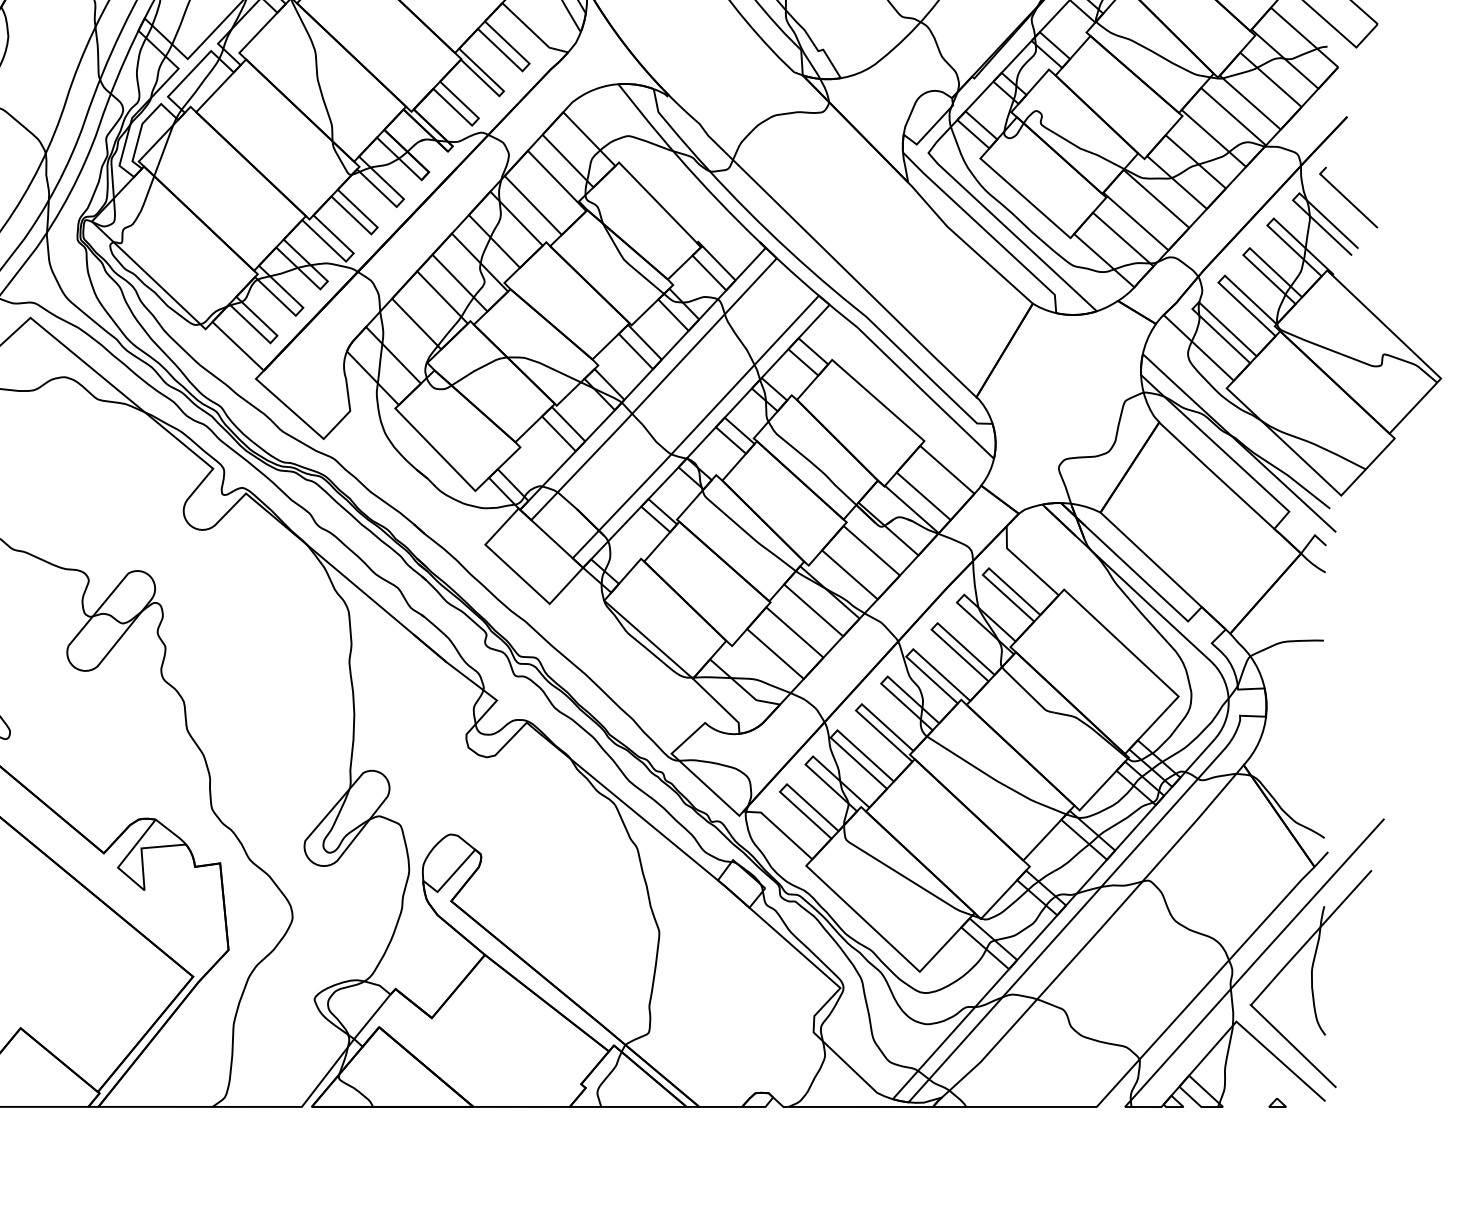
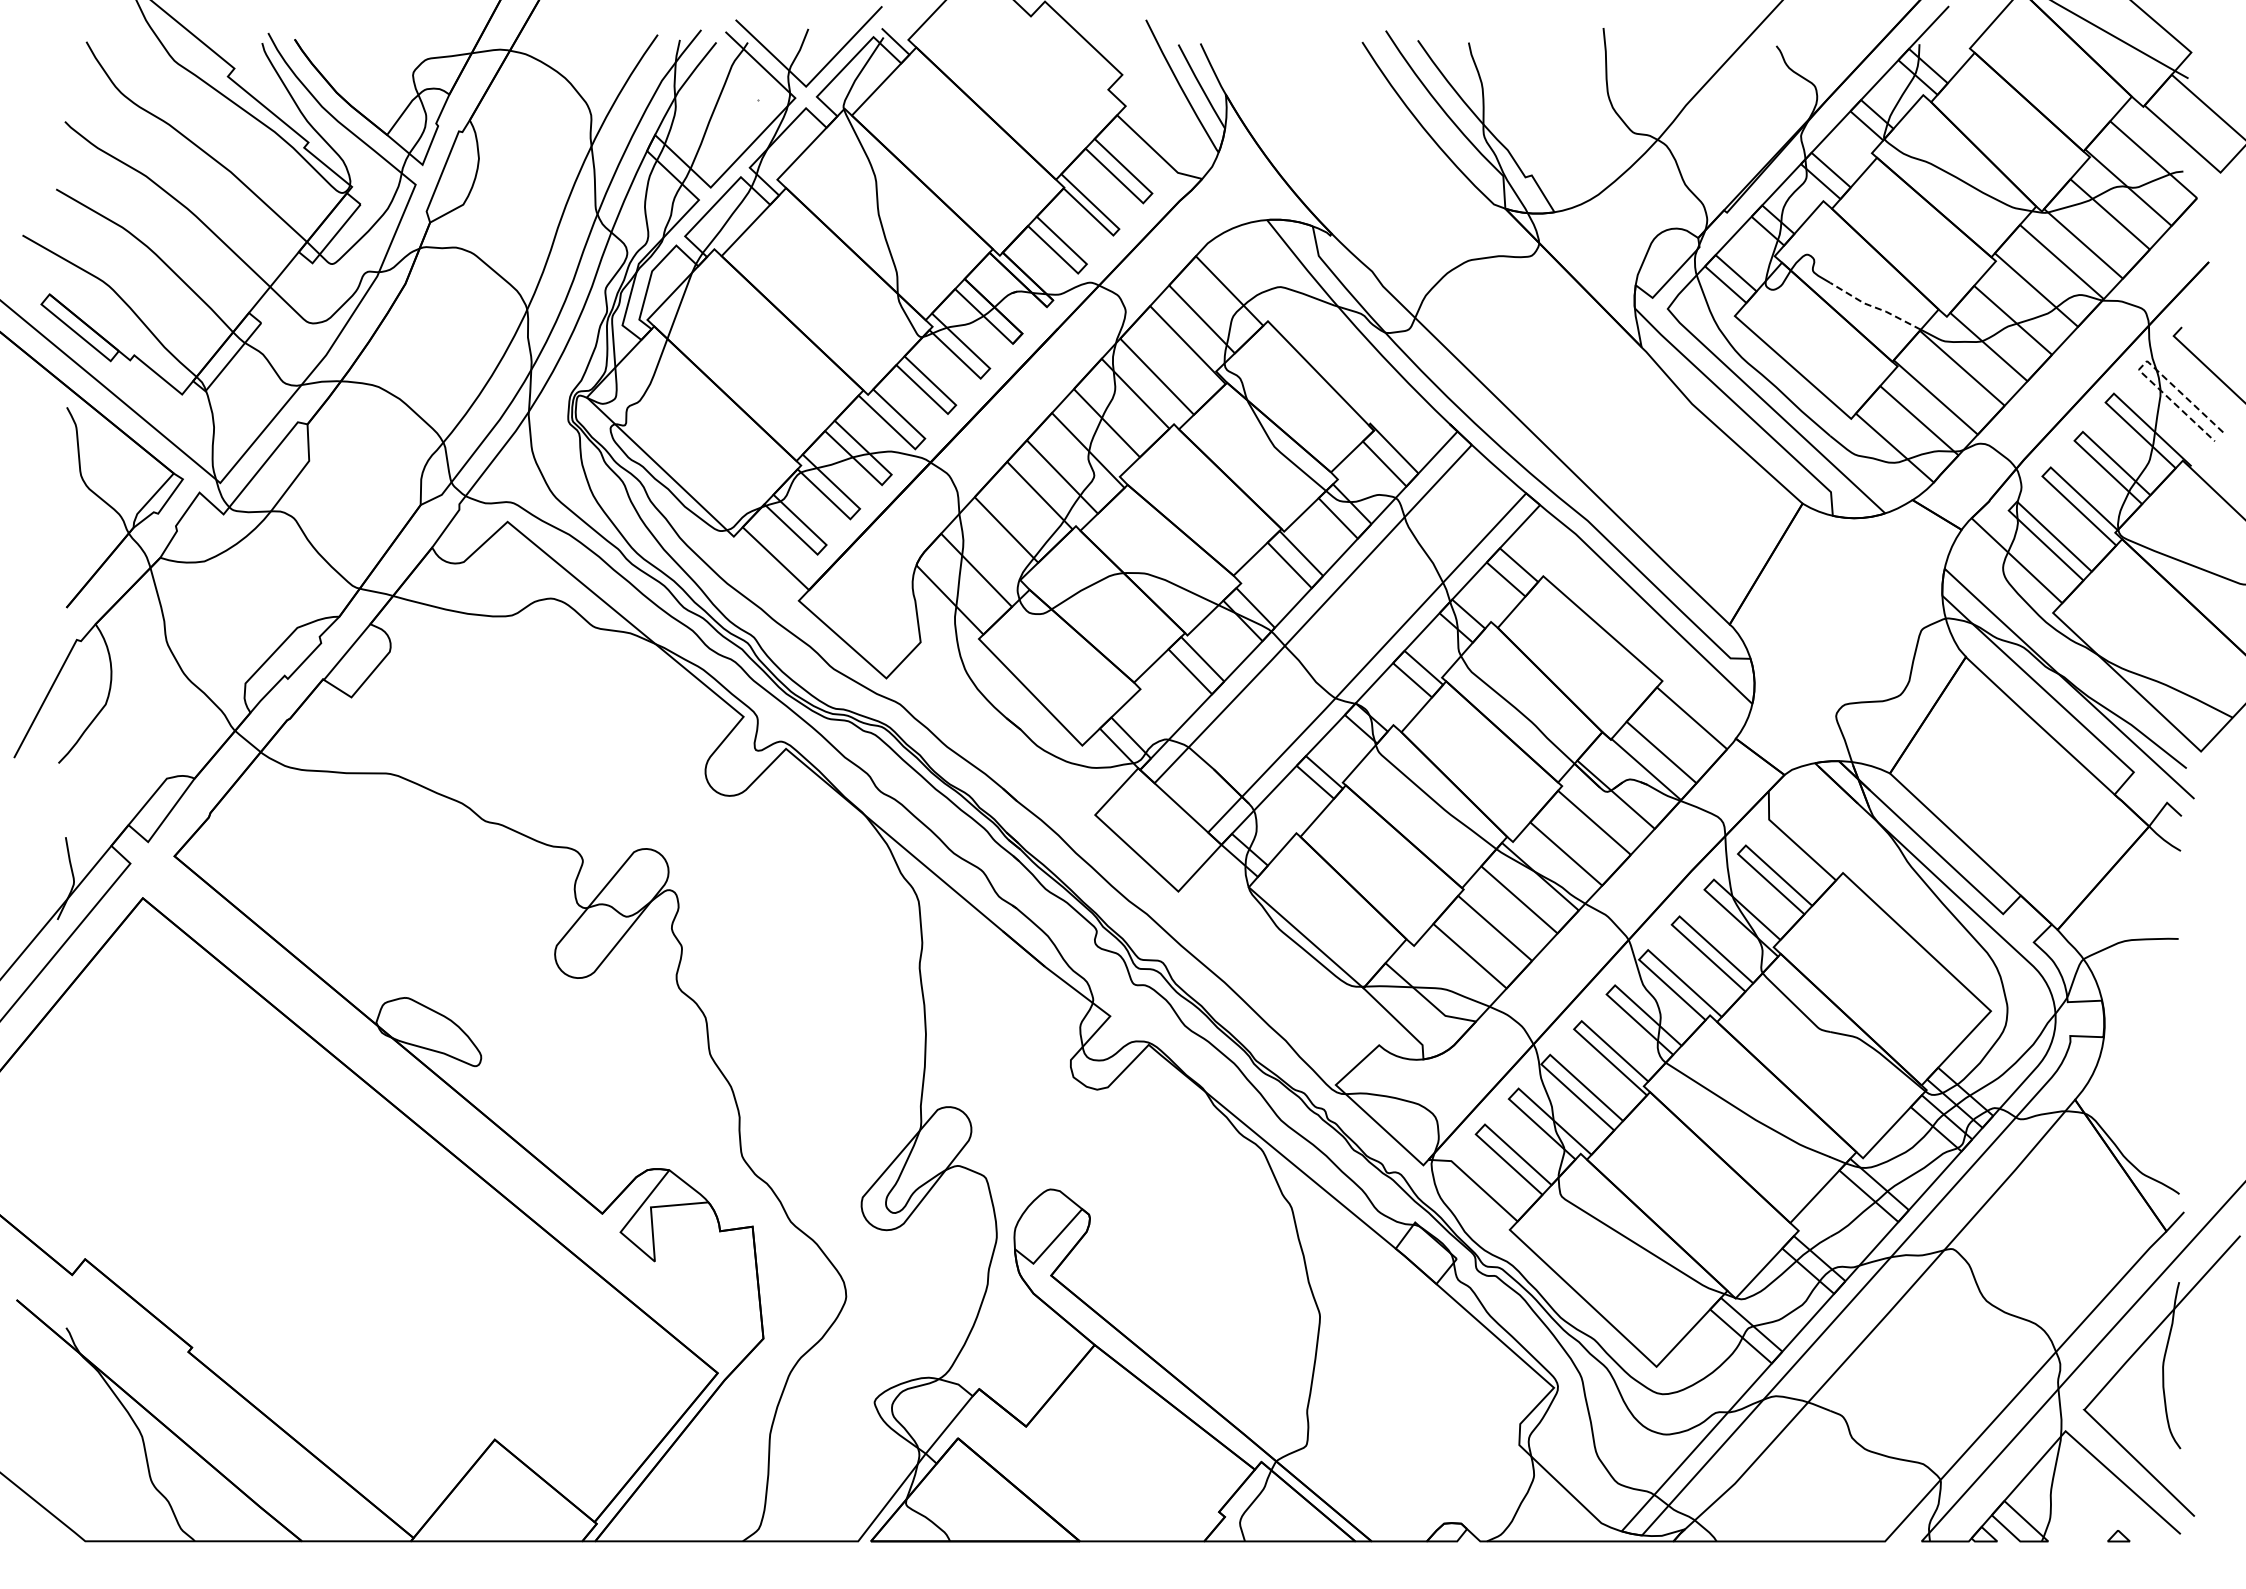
line: (1089, 151) -> (1875, 307), solid -> dashed
line: (1295, 196) -> (2142, 365), solid -> dashed

